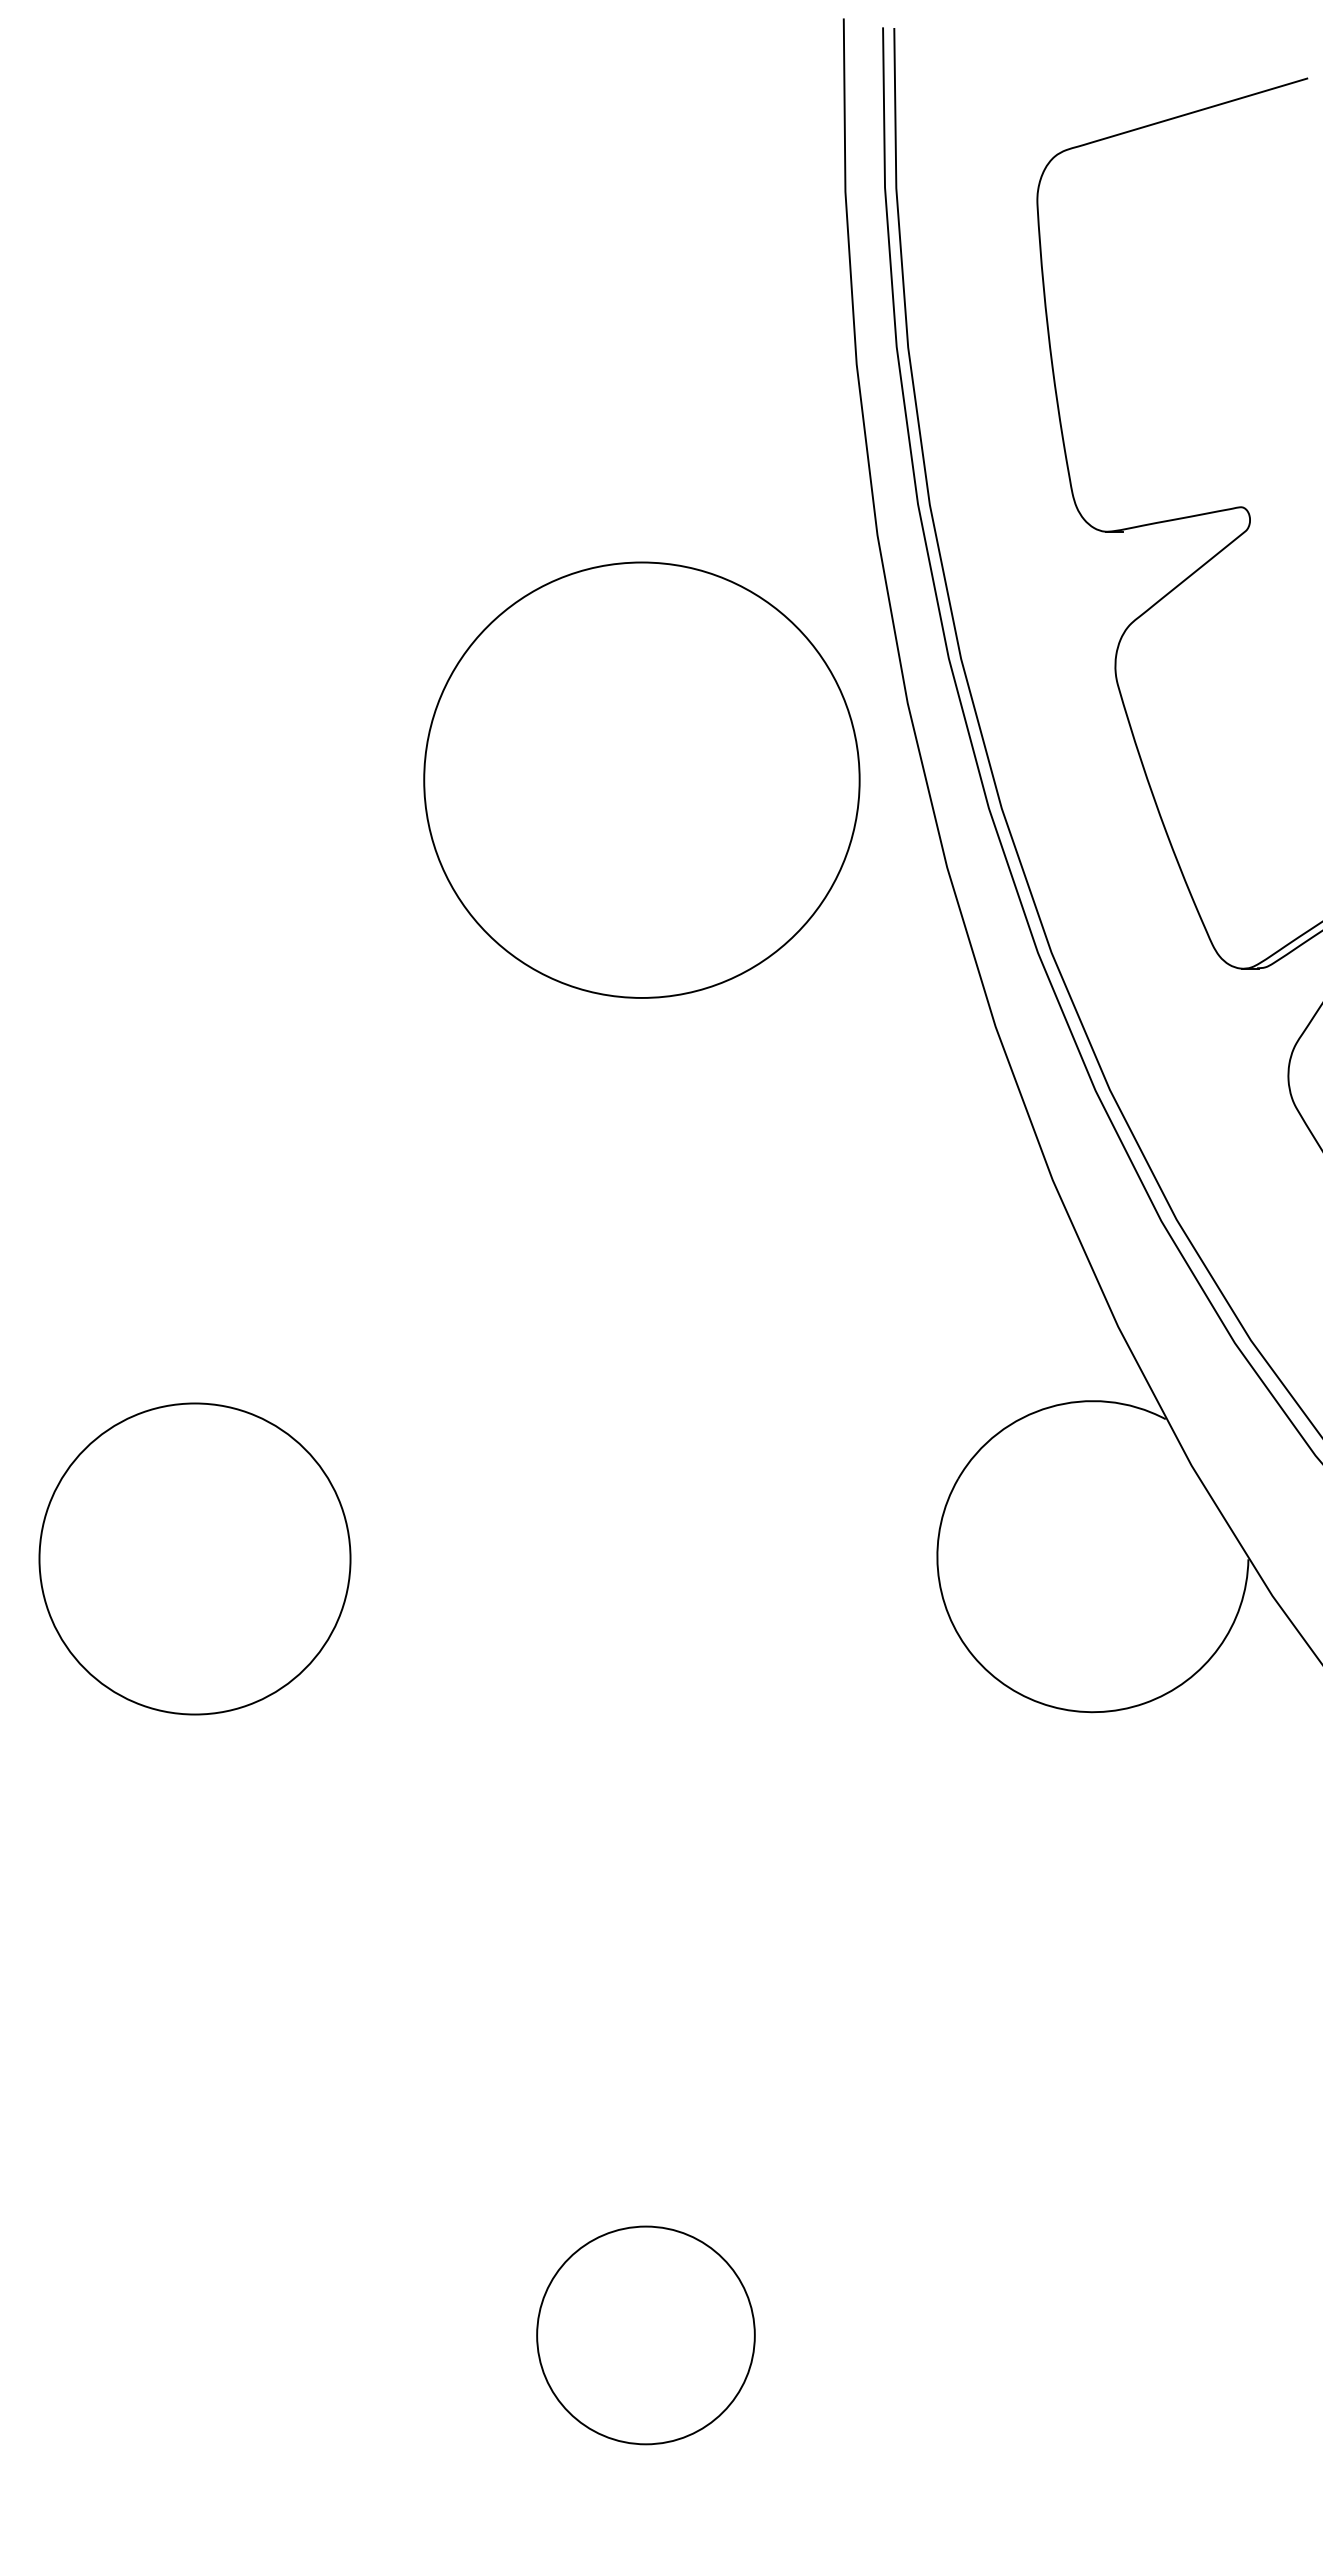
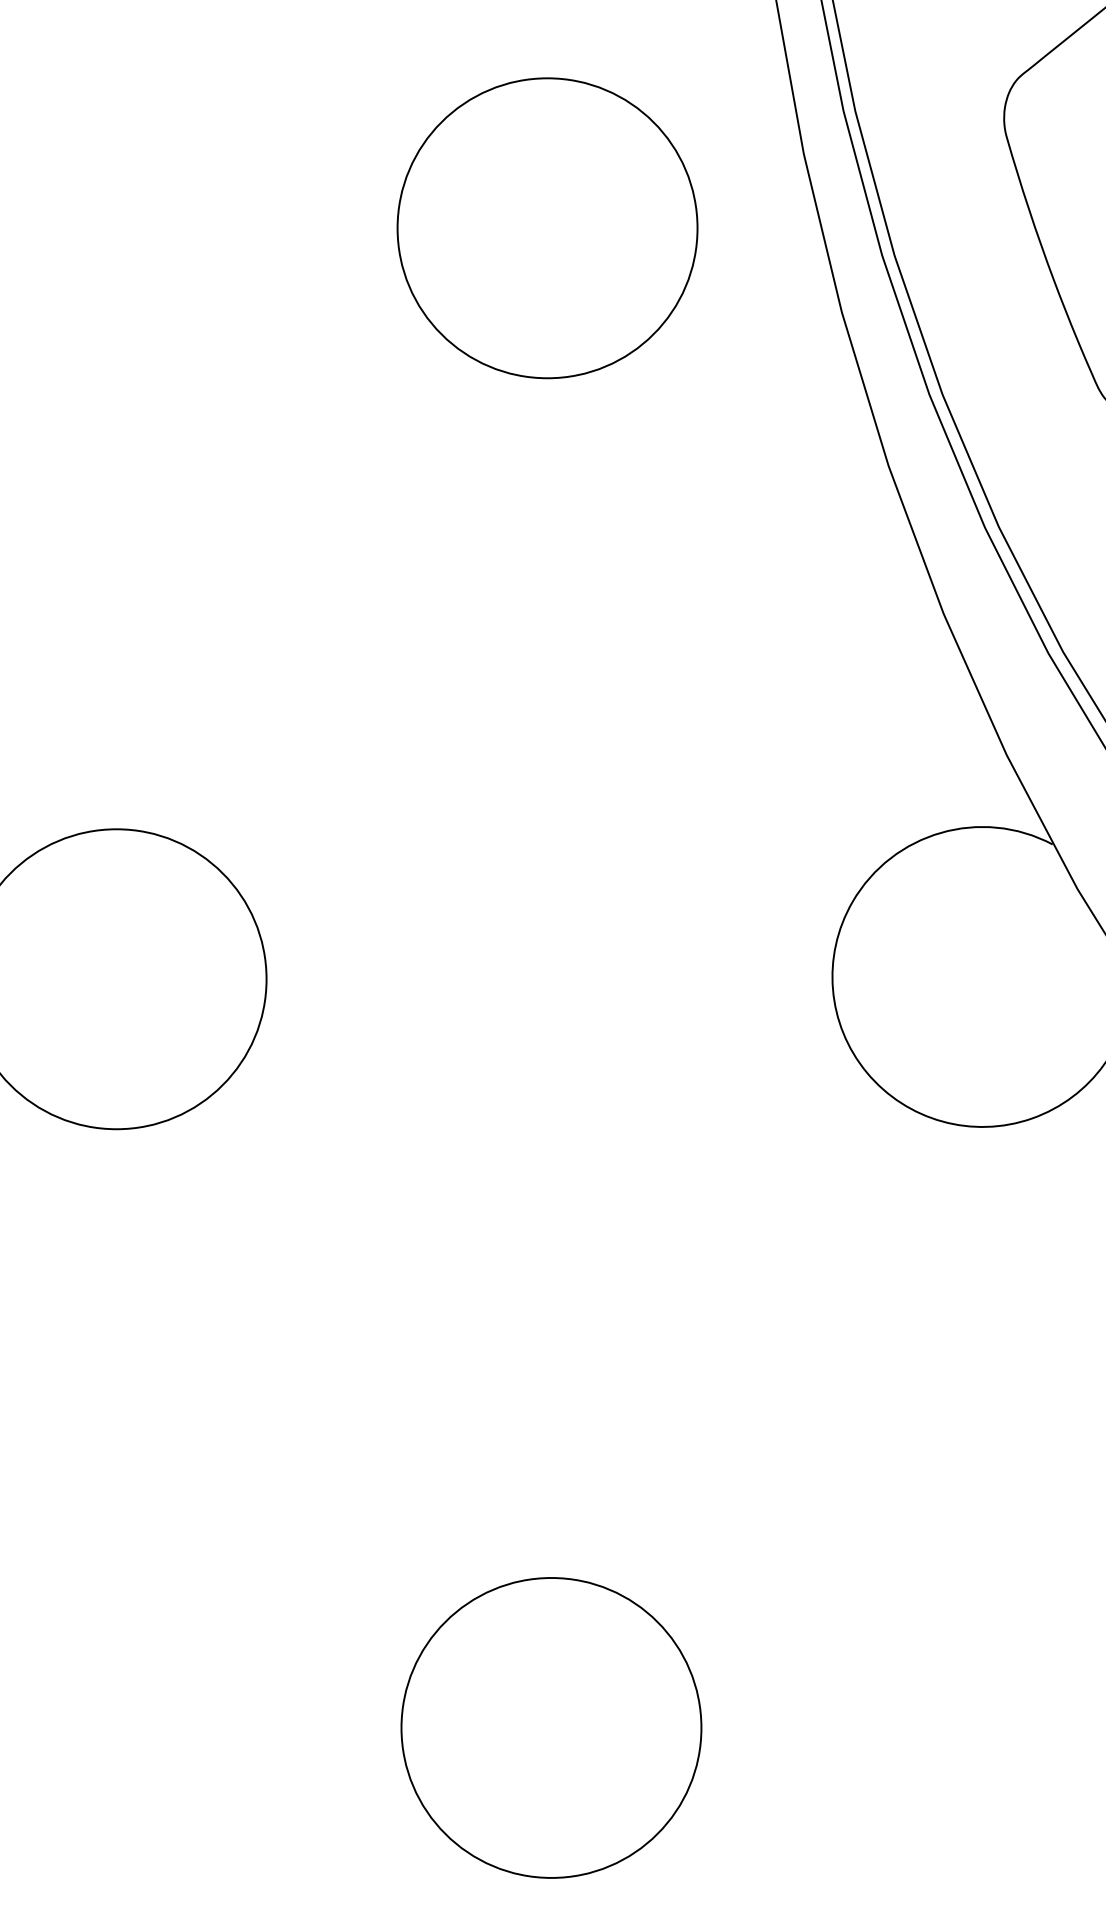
circle: (641, 779) -> (547, 227), size x0.71
circle: (645, 2335) -> (550, 1728), size x1.43

